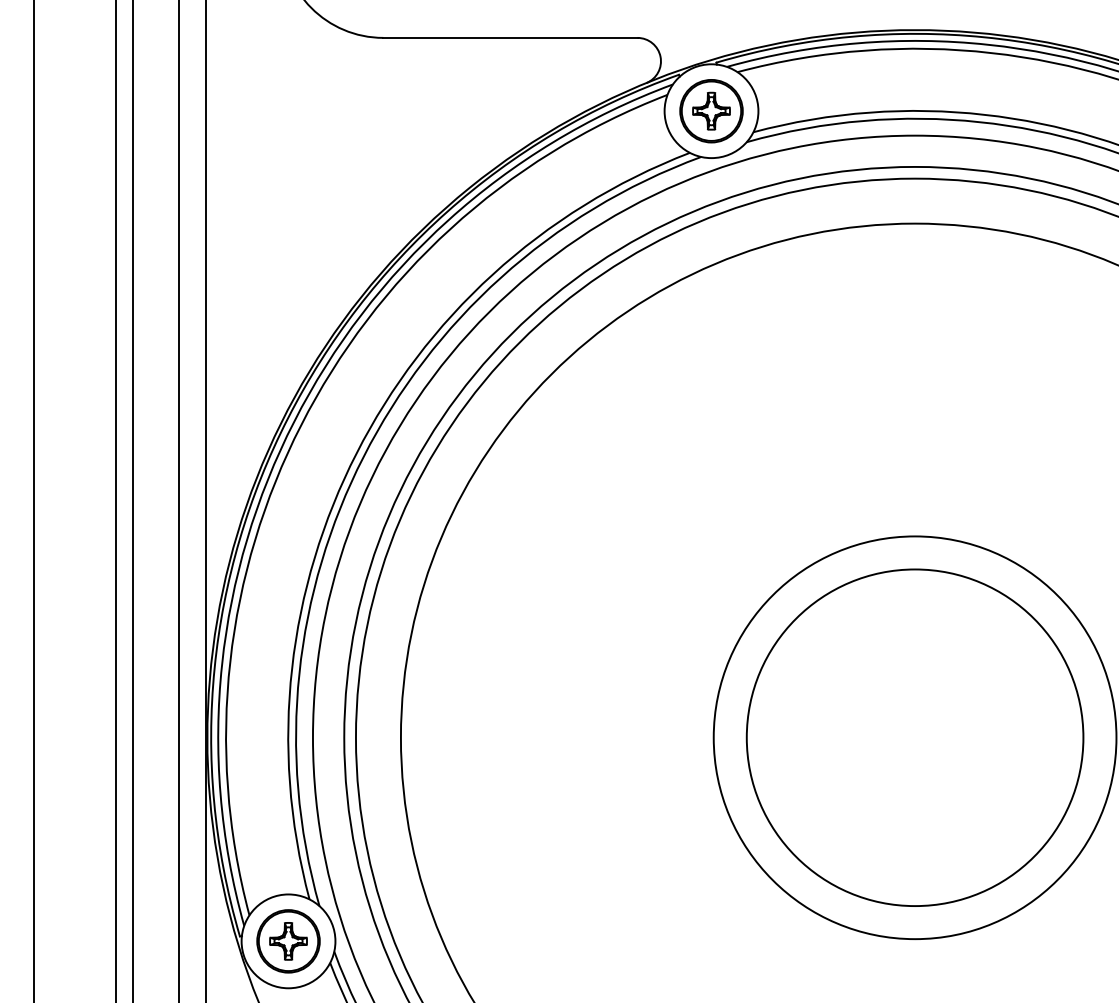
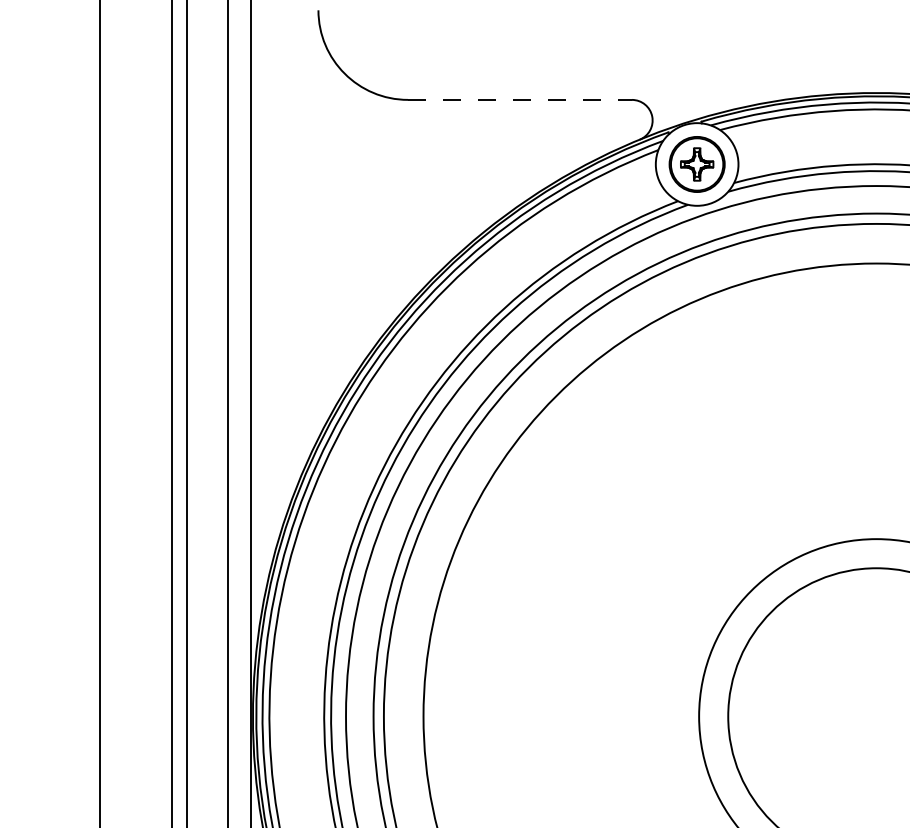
line: (510, 37) -> (520, 99), solid -> dashed

